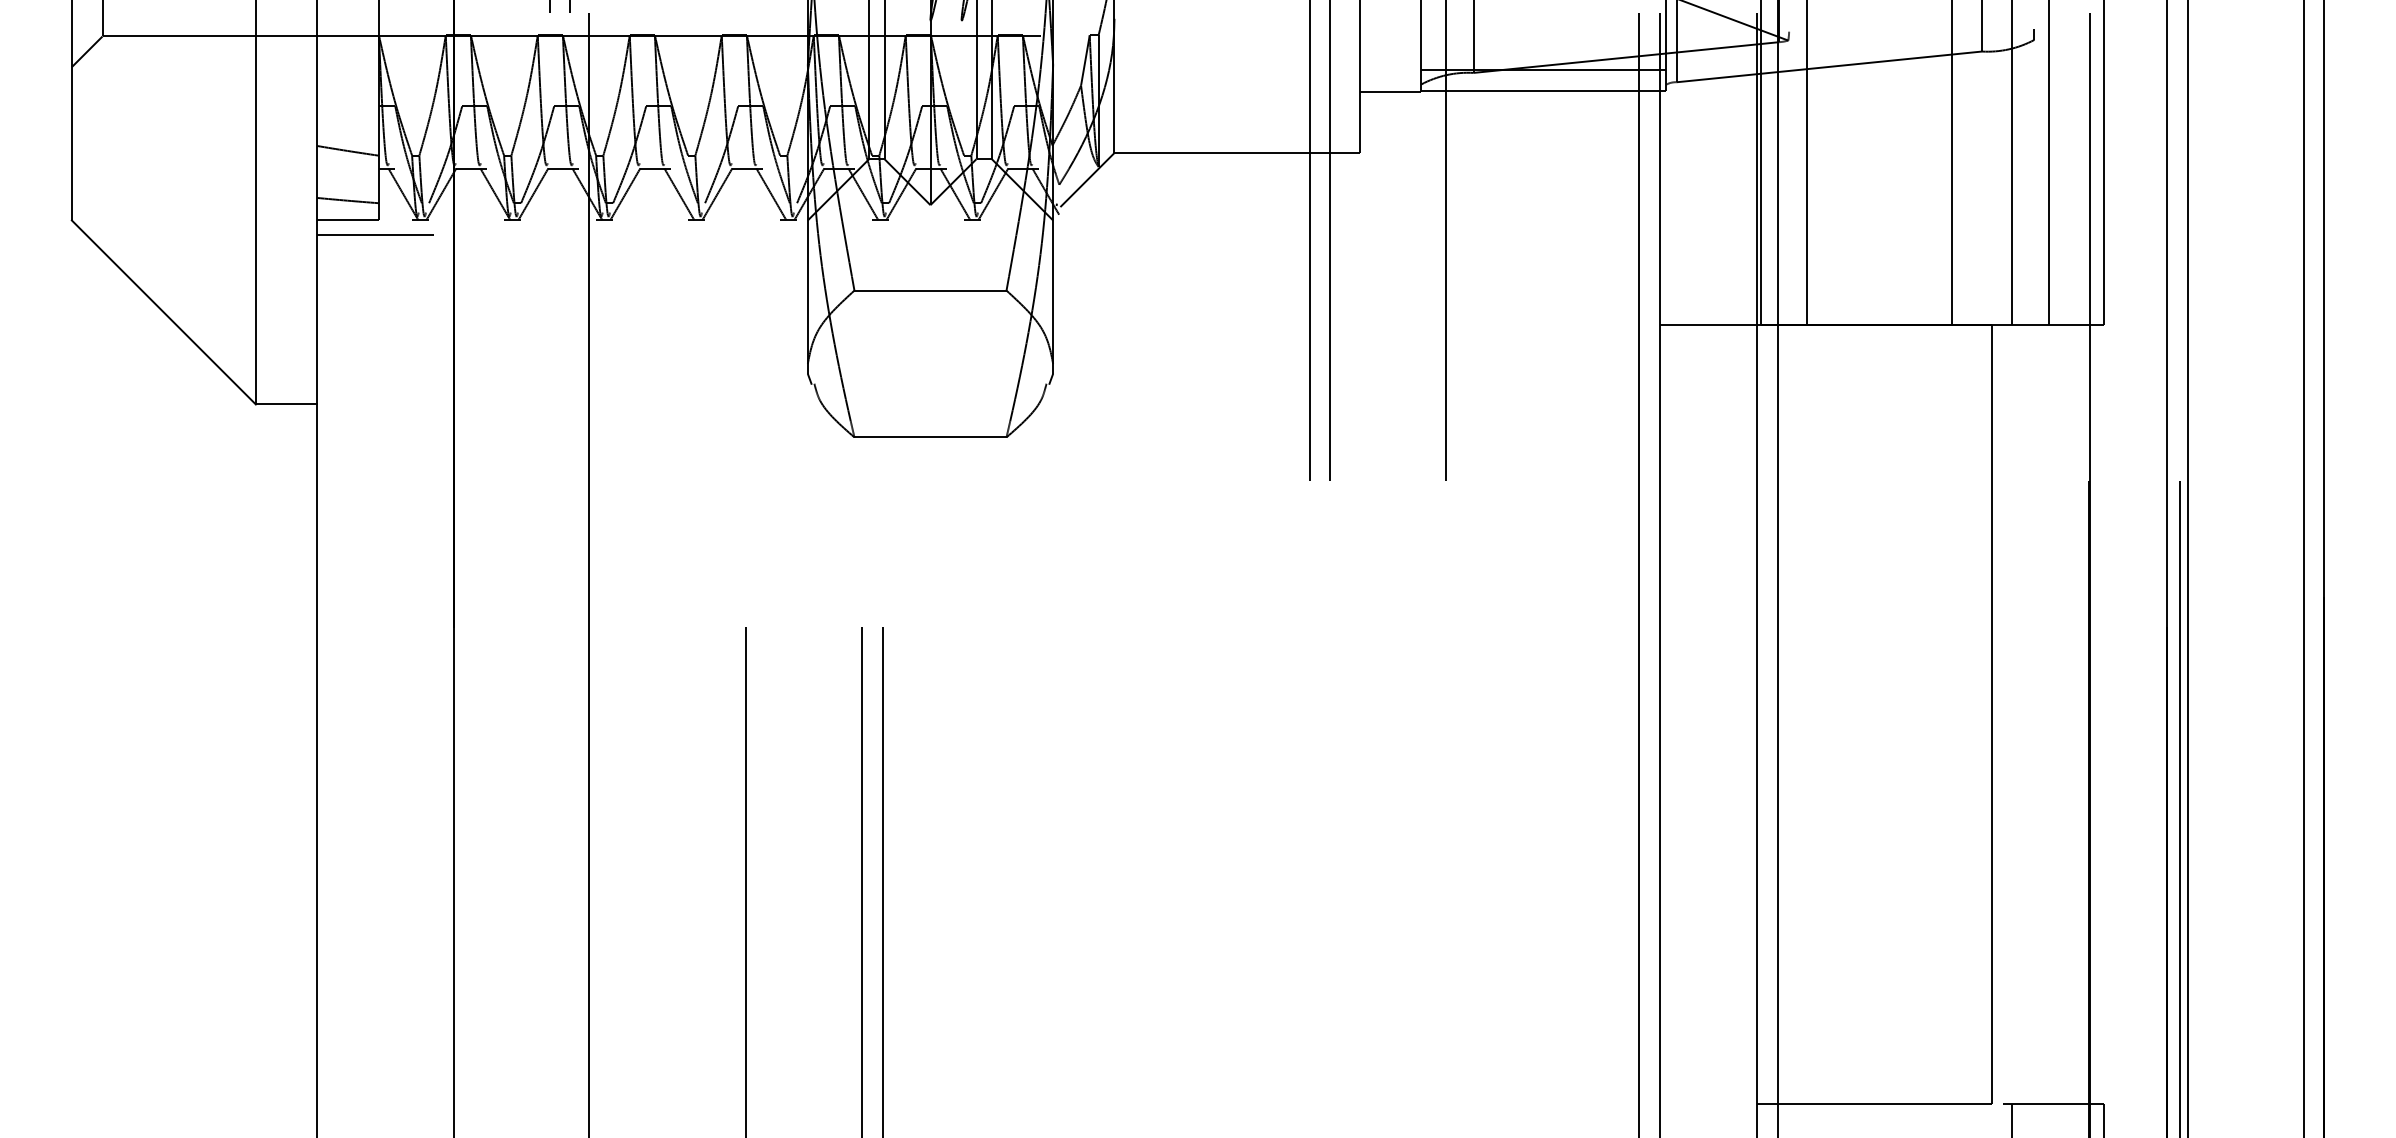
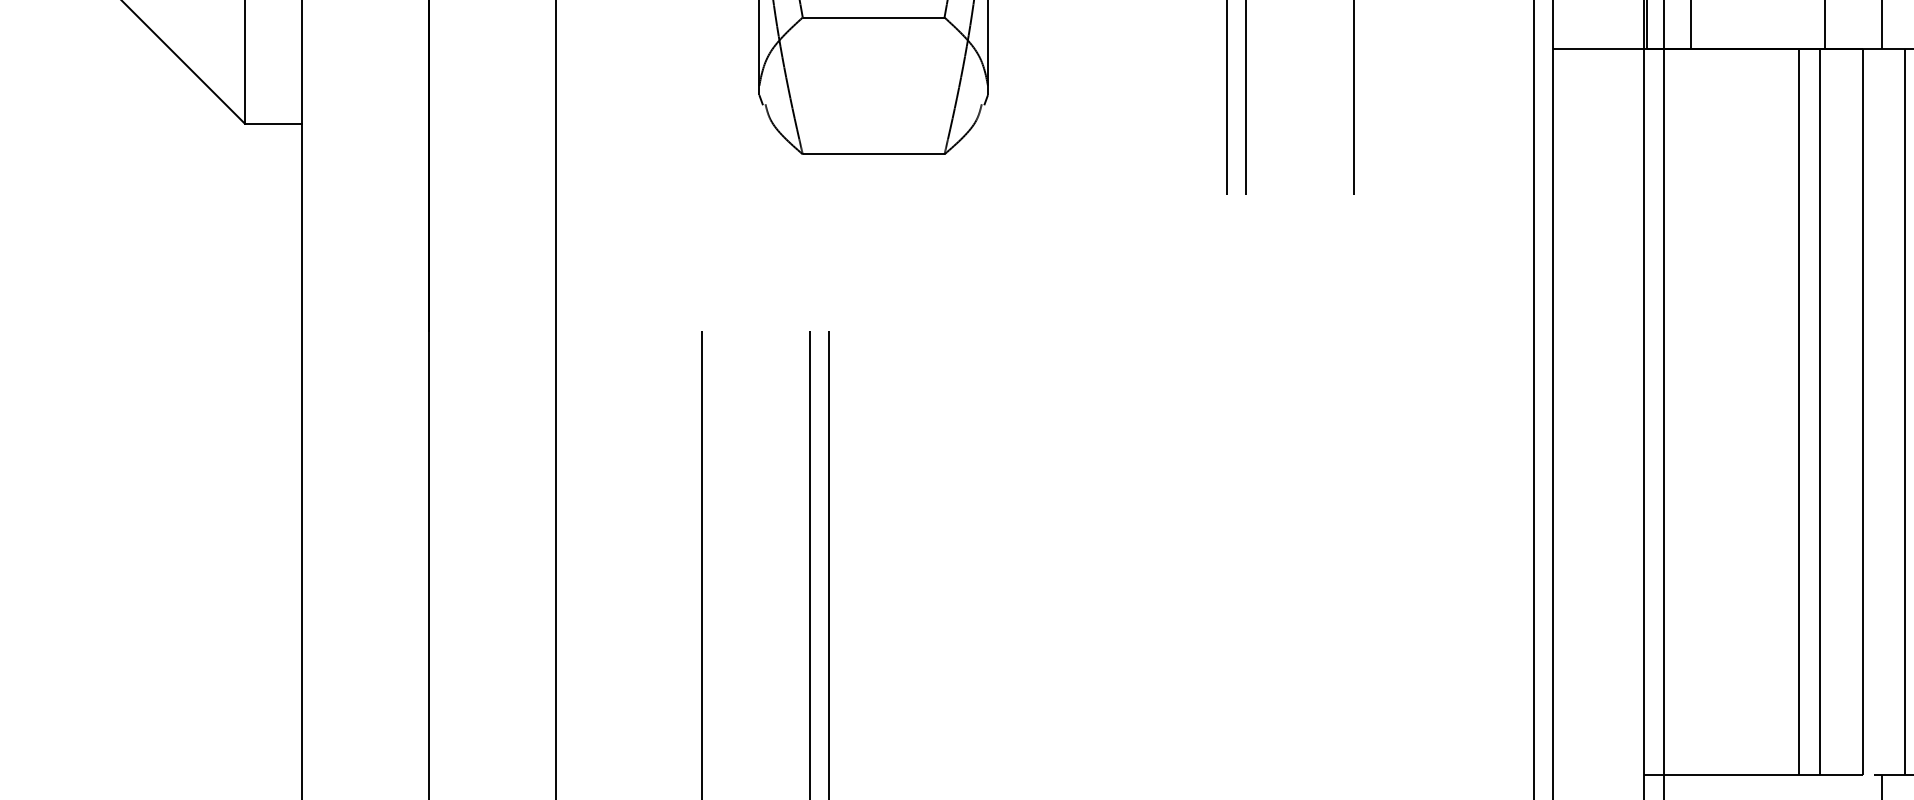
line: (1923, 713) -> (1799, 411), added
line: (1945, 713) -> (1819, 411), added
line: (2037, 713) -> (1905, 411), added

